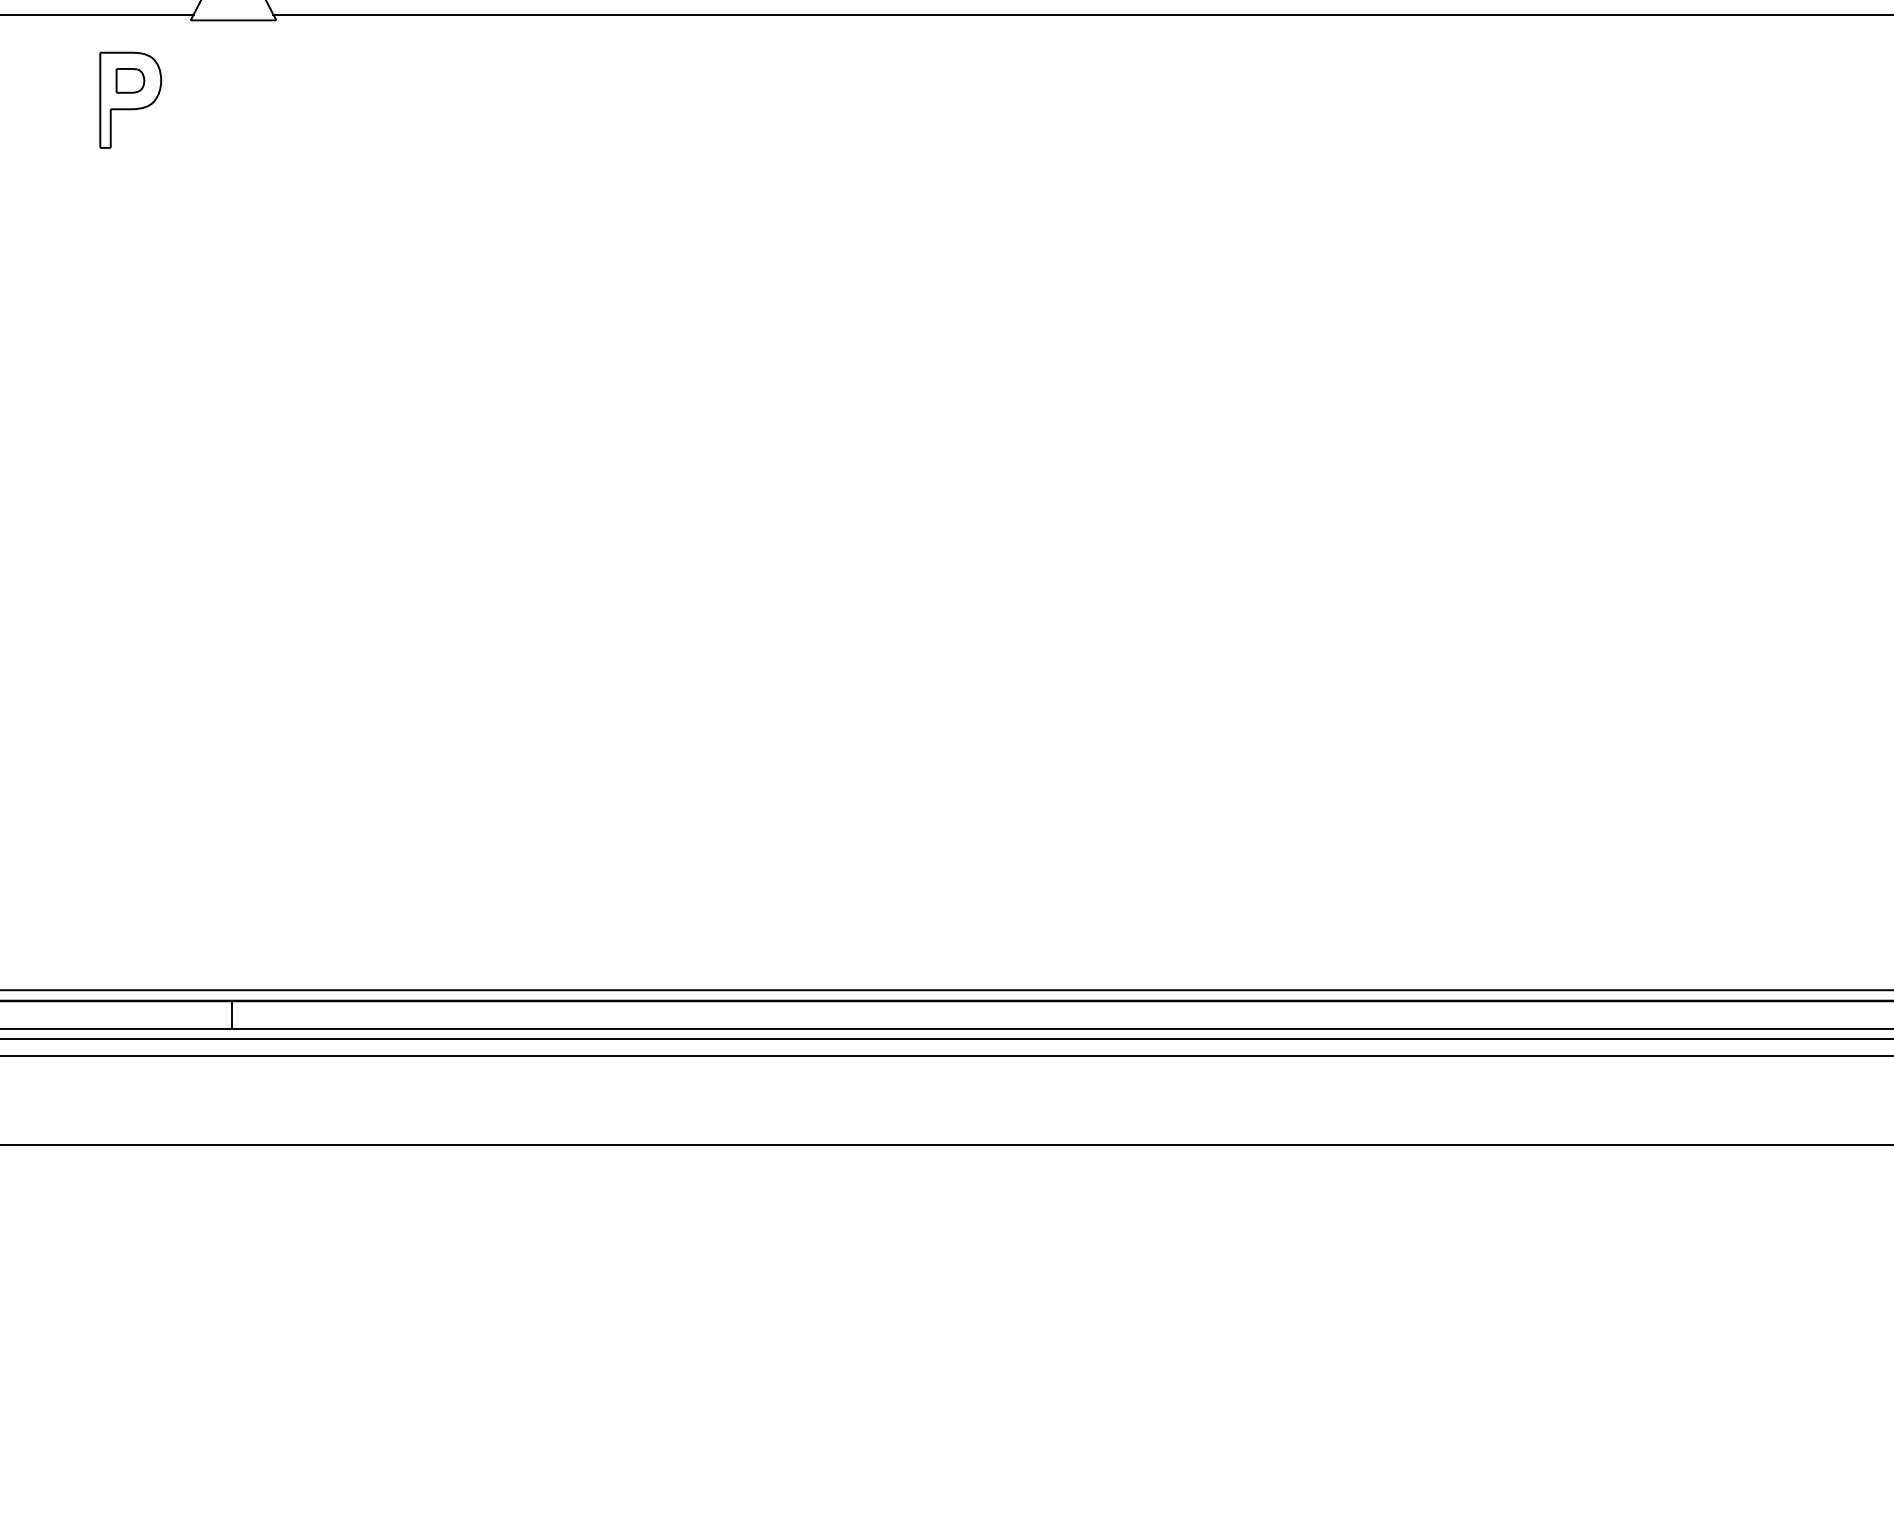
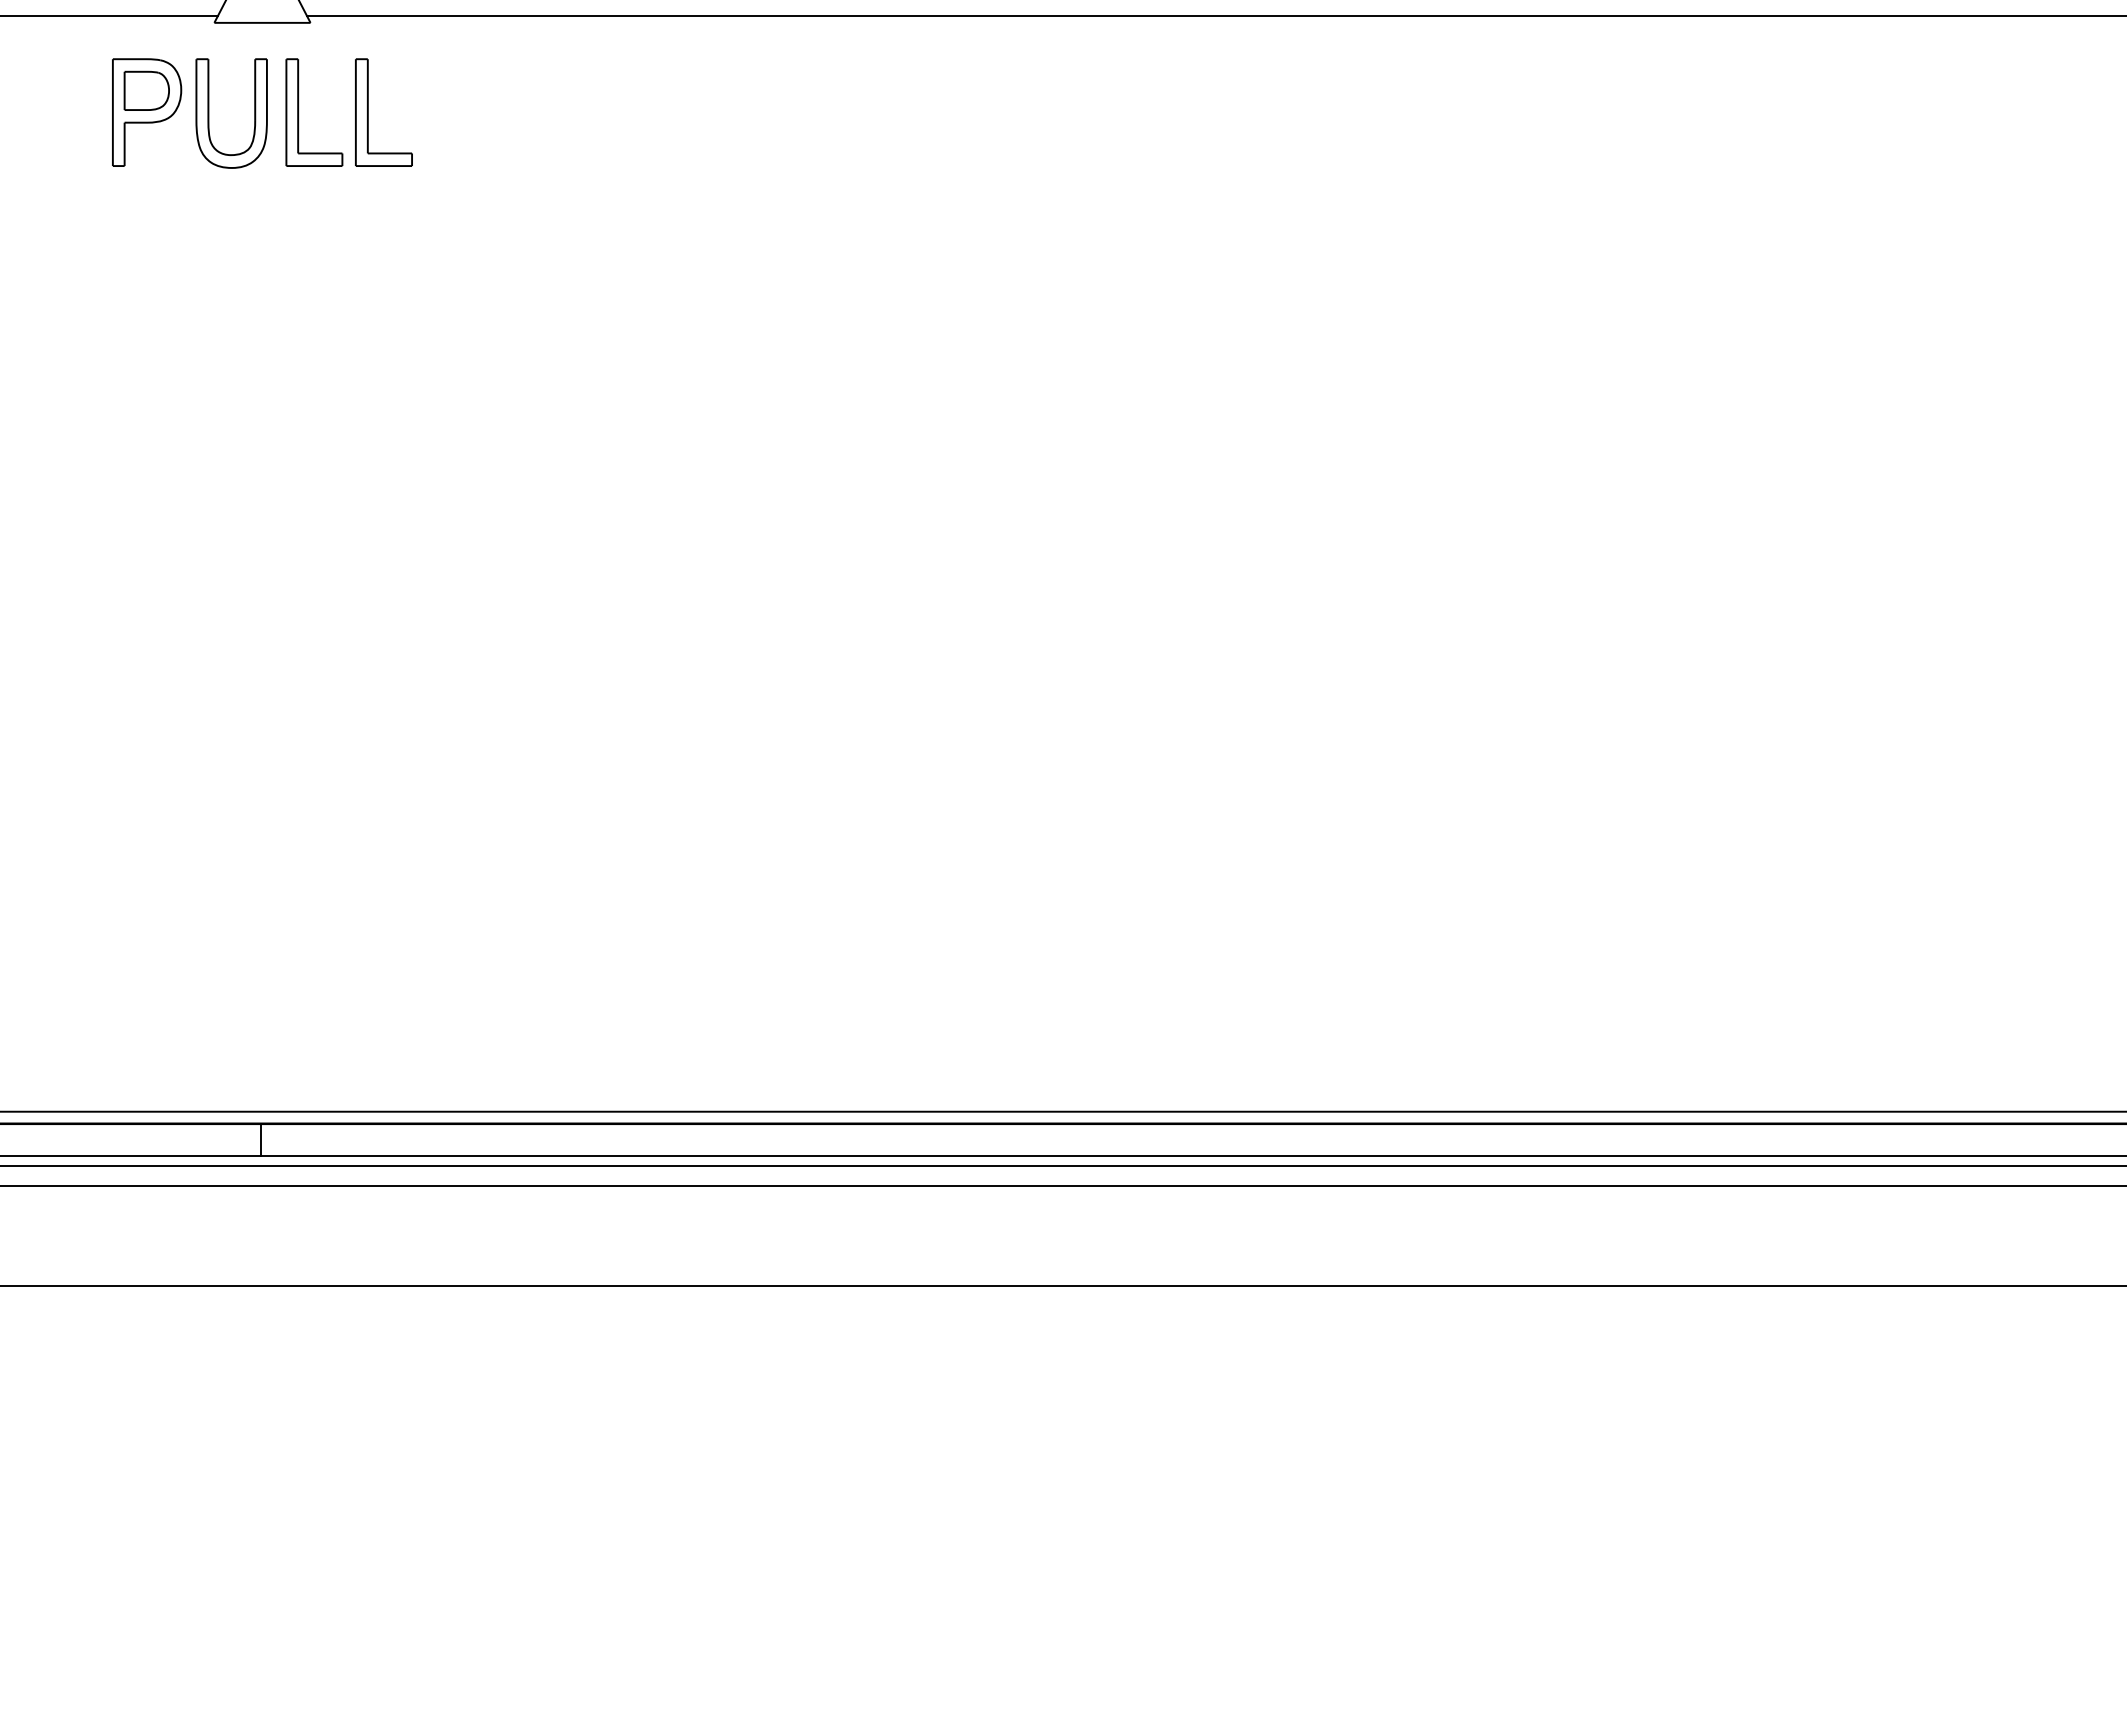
part: (130, 80) -> (146, 90), size x1.43
part: (266, 100) -> (299, 112), added
part: (327, 100) -> (368, 112), added
part: (186, 101) -> (209, 113), added

